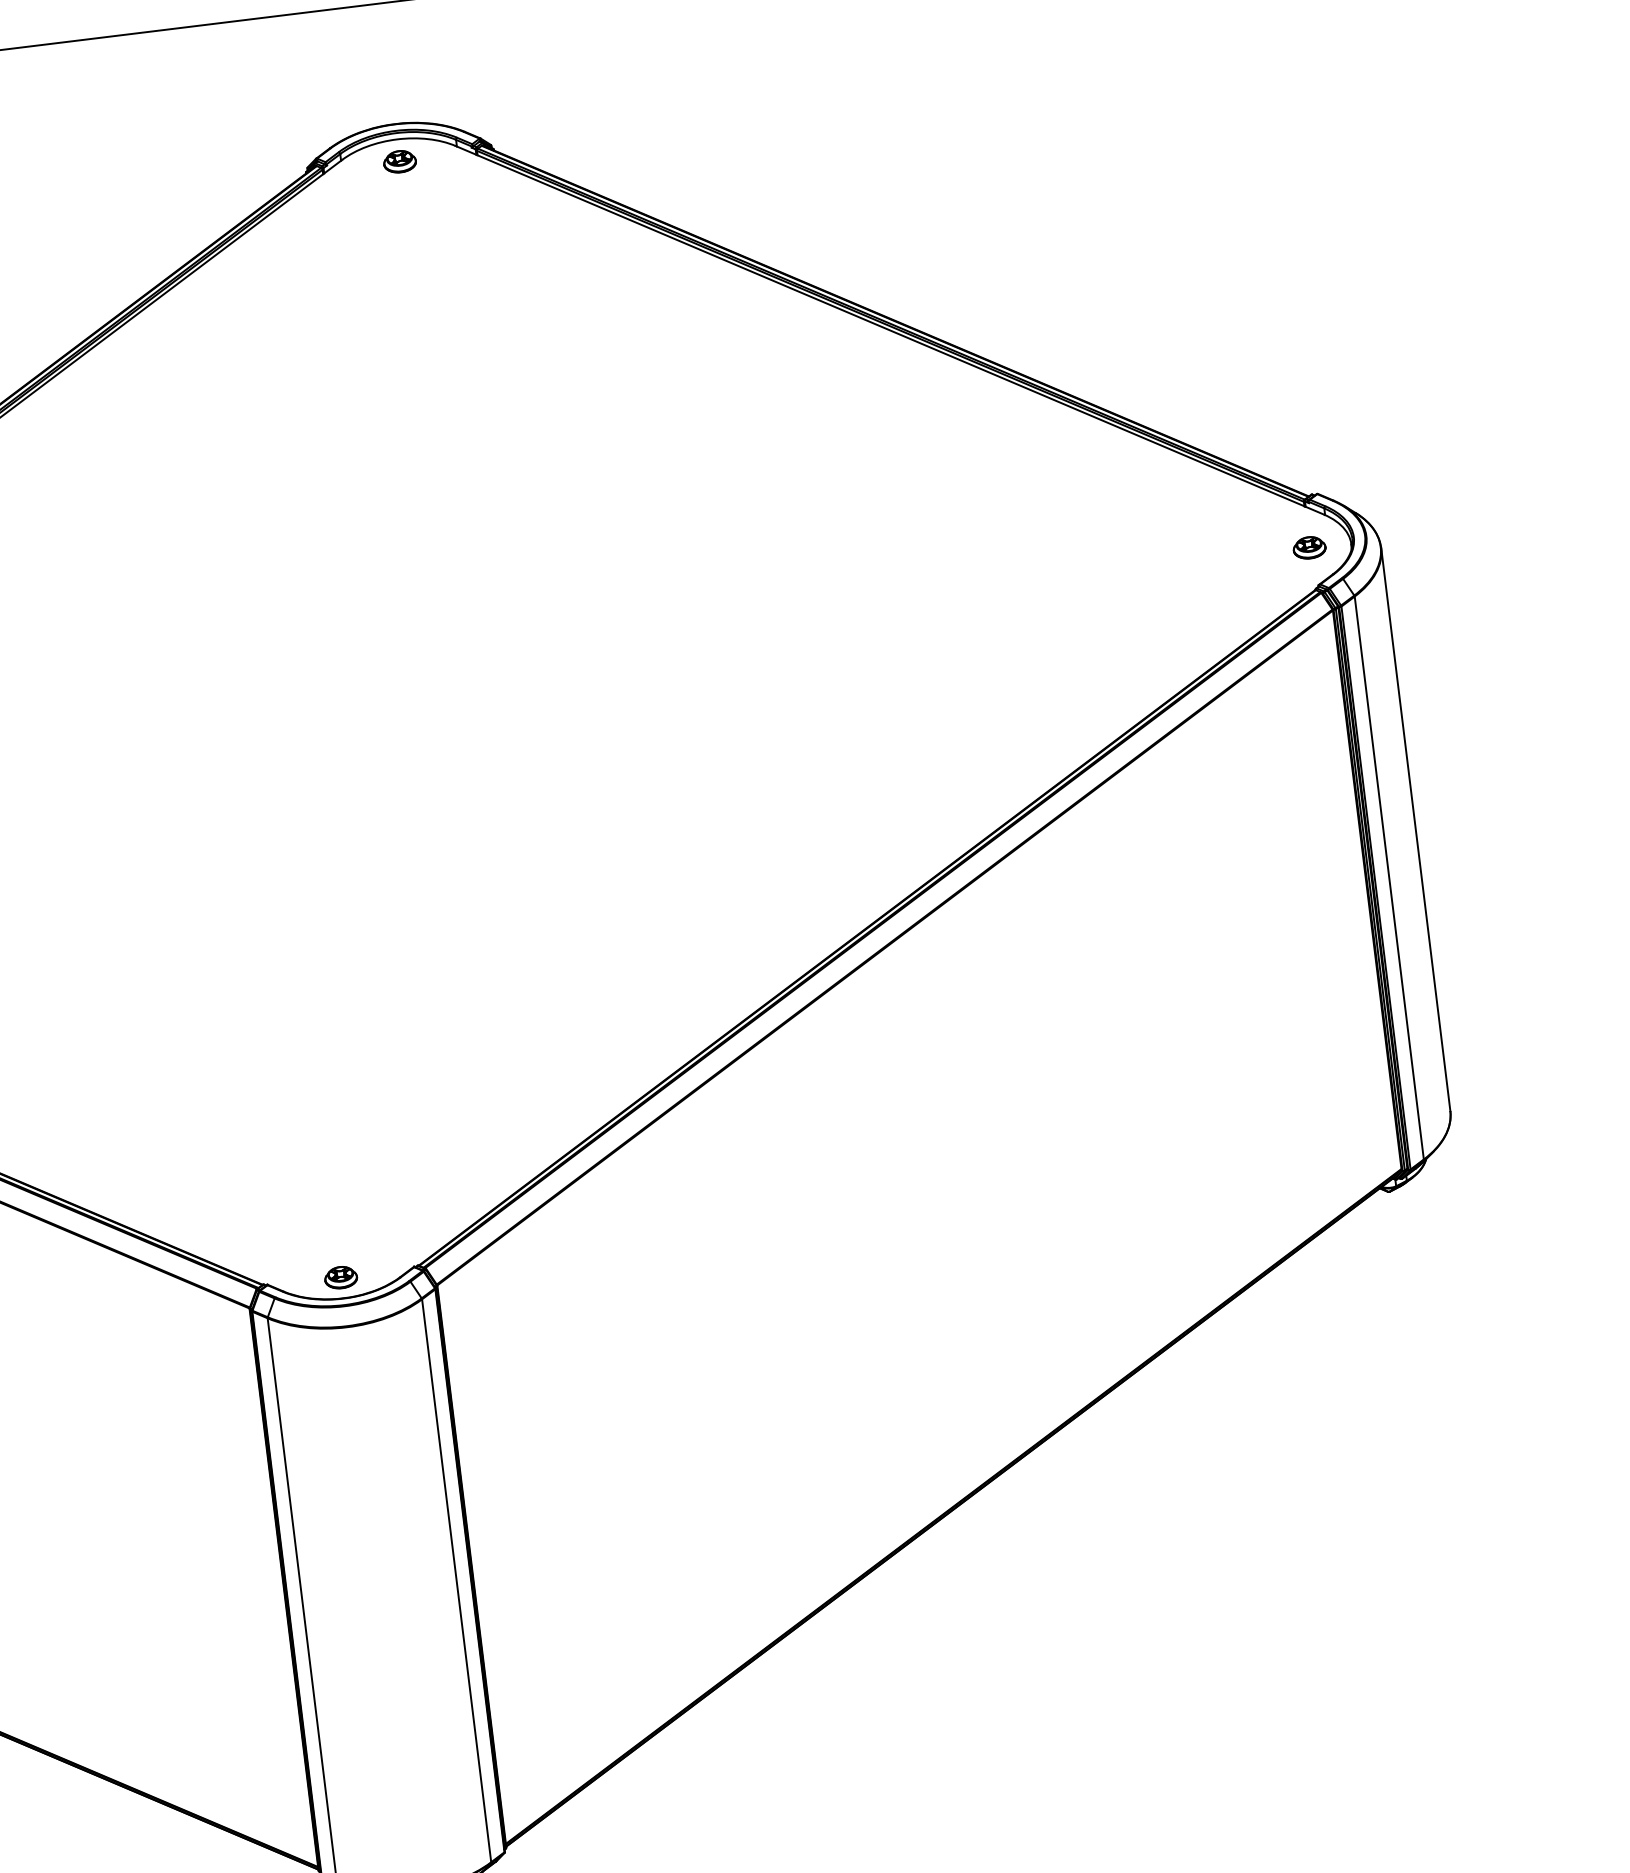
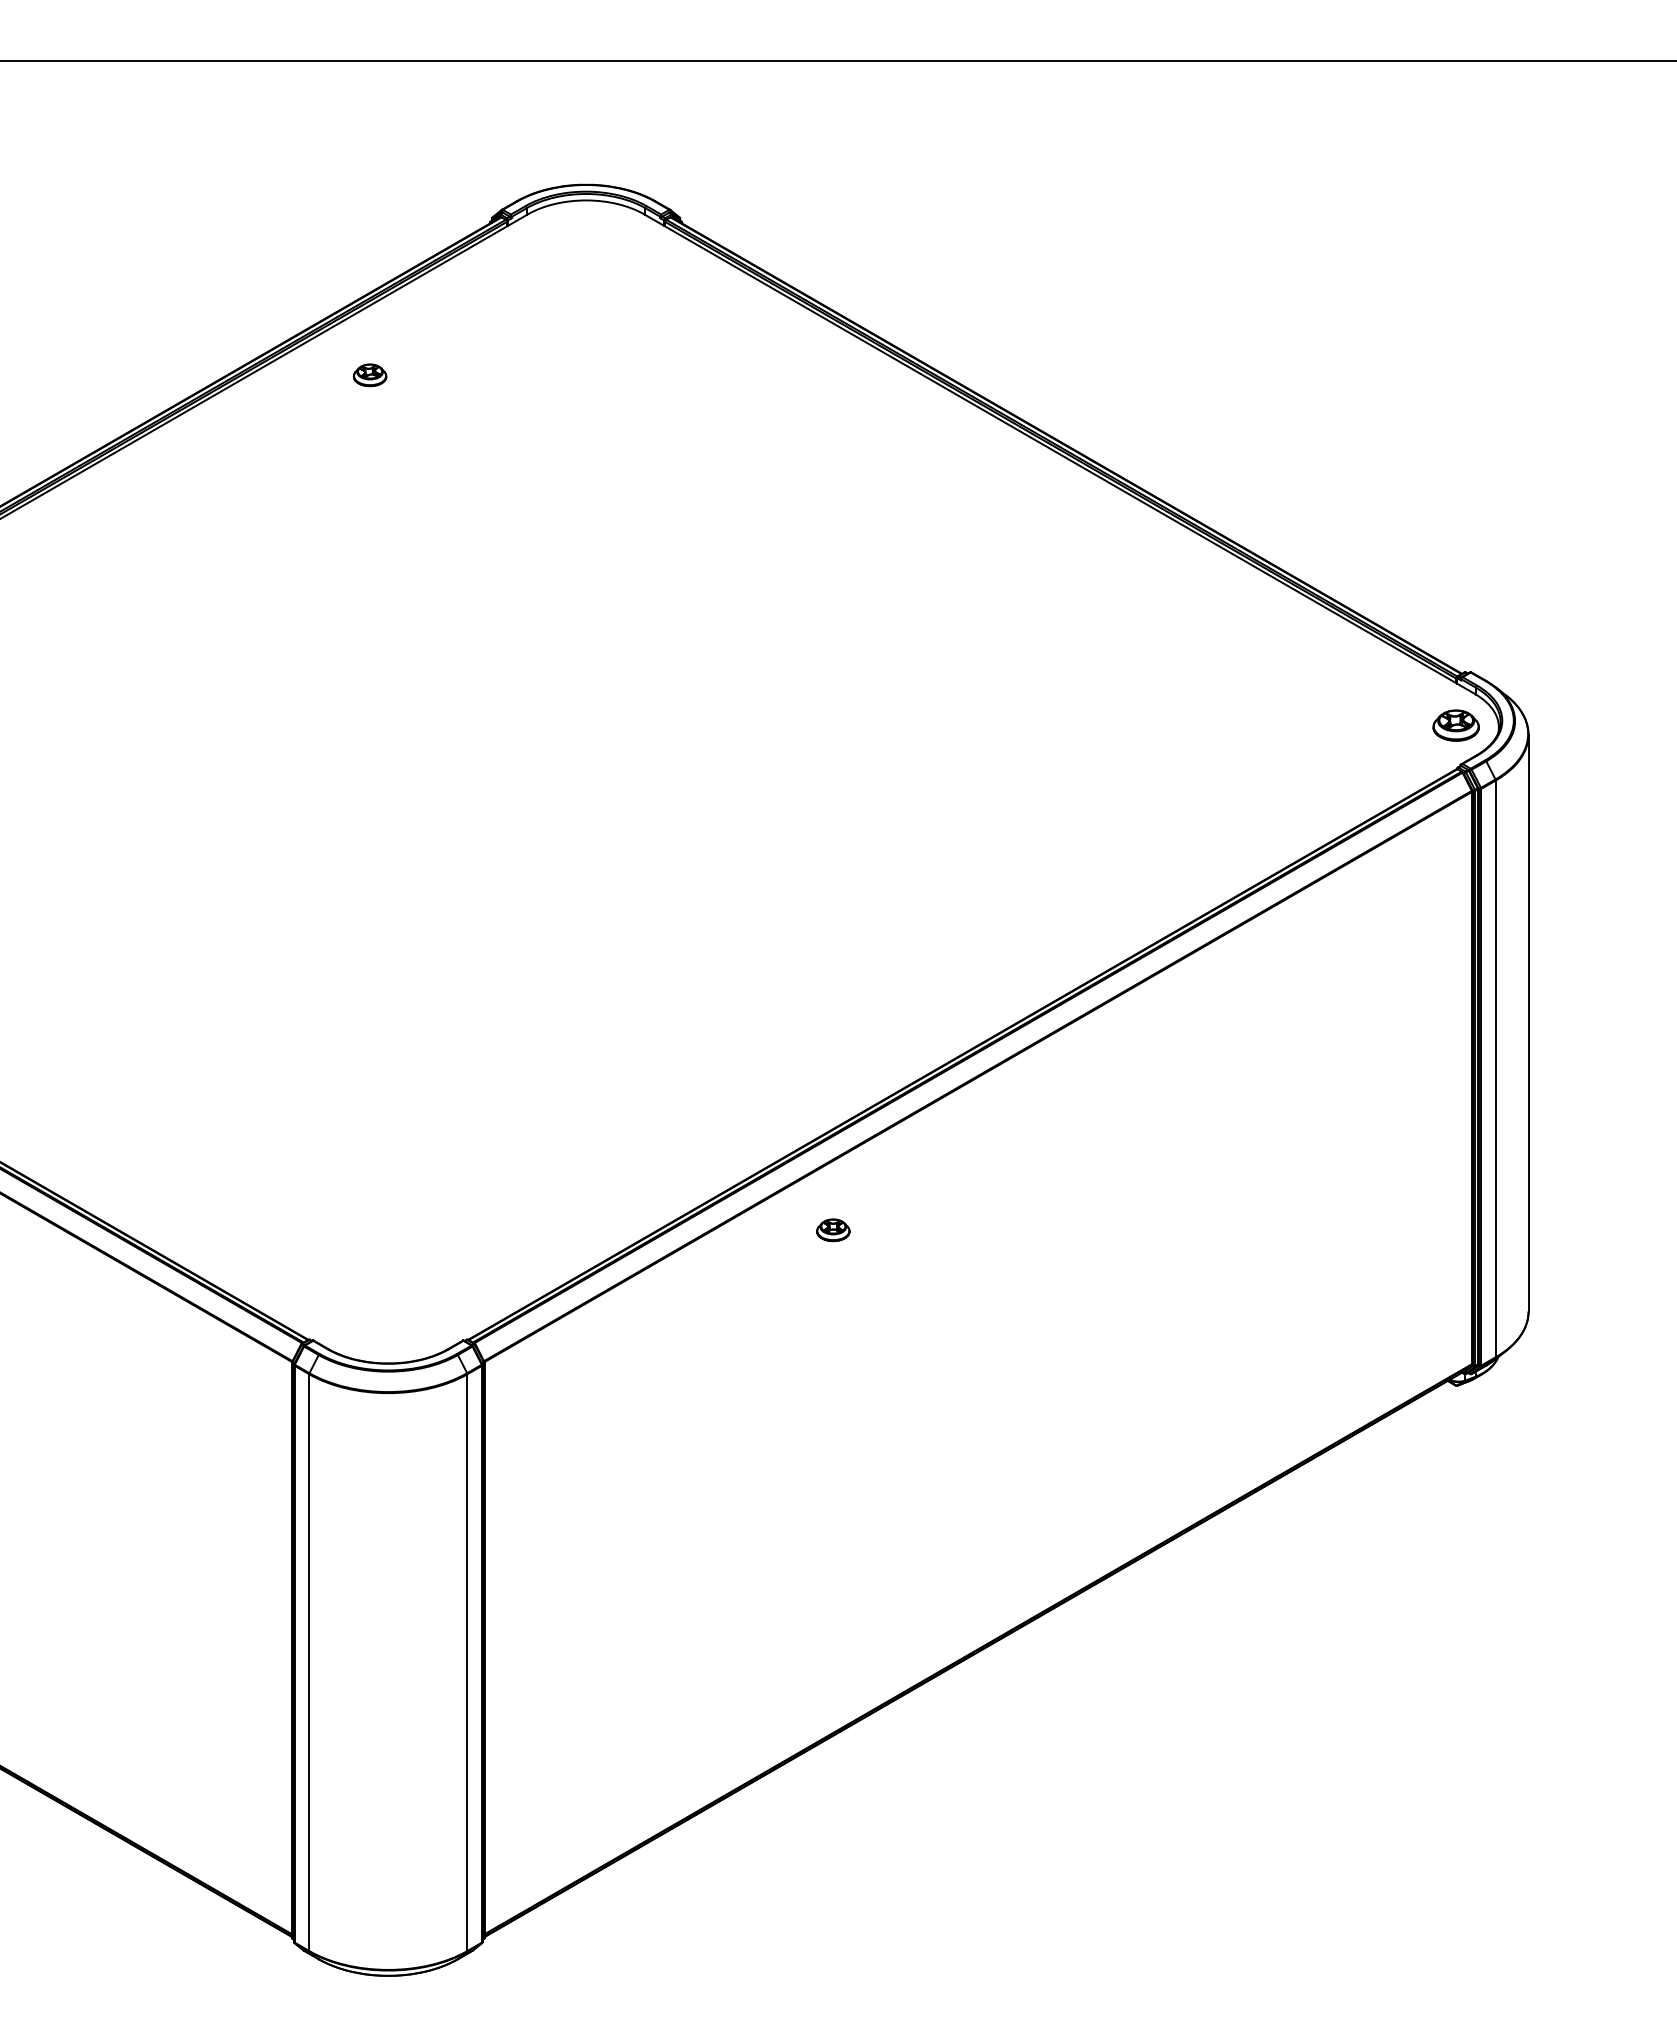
part: (400, 161) -> (370, 375), moved
part: (1309, 547) -> (1456, 725), size x1.4
part: (341, 1277) -> (833, 1230), moved

